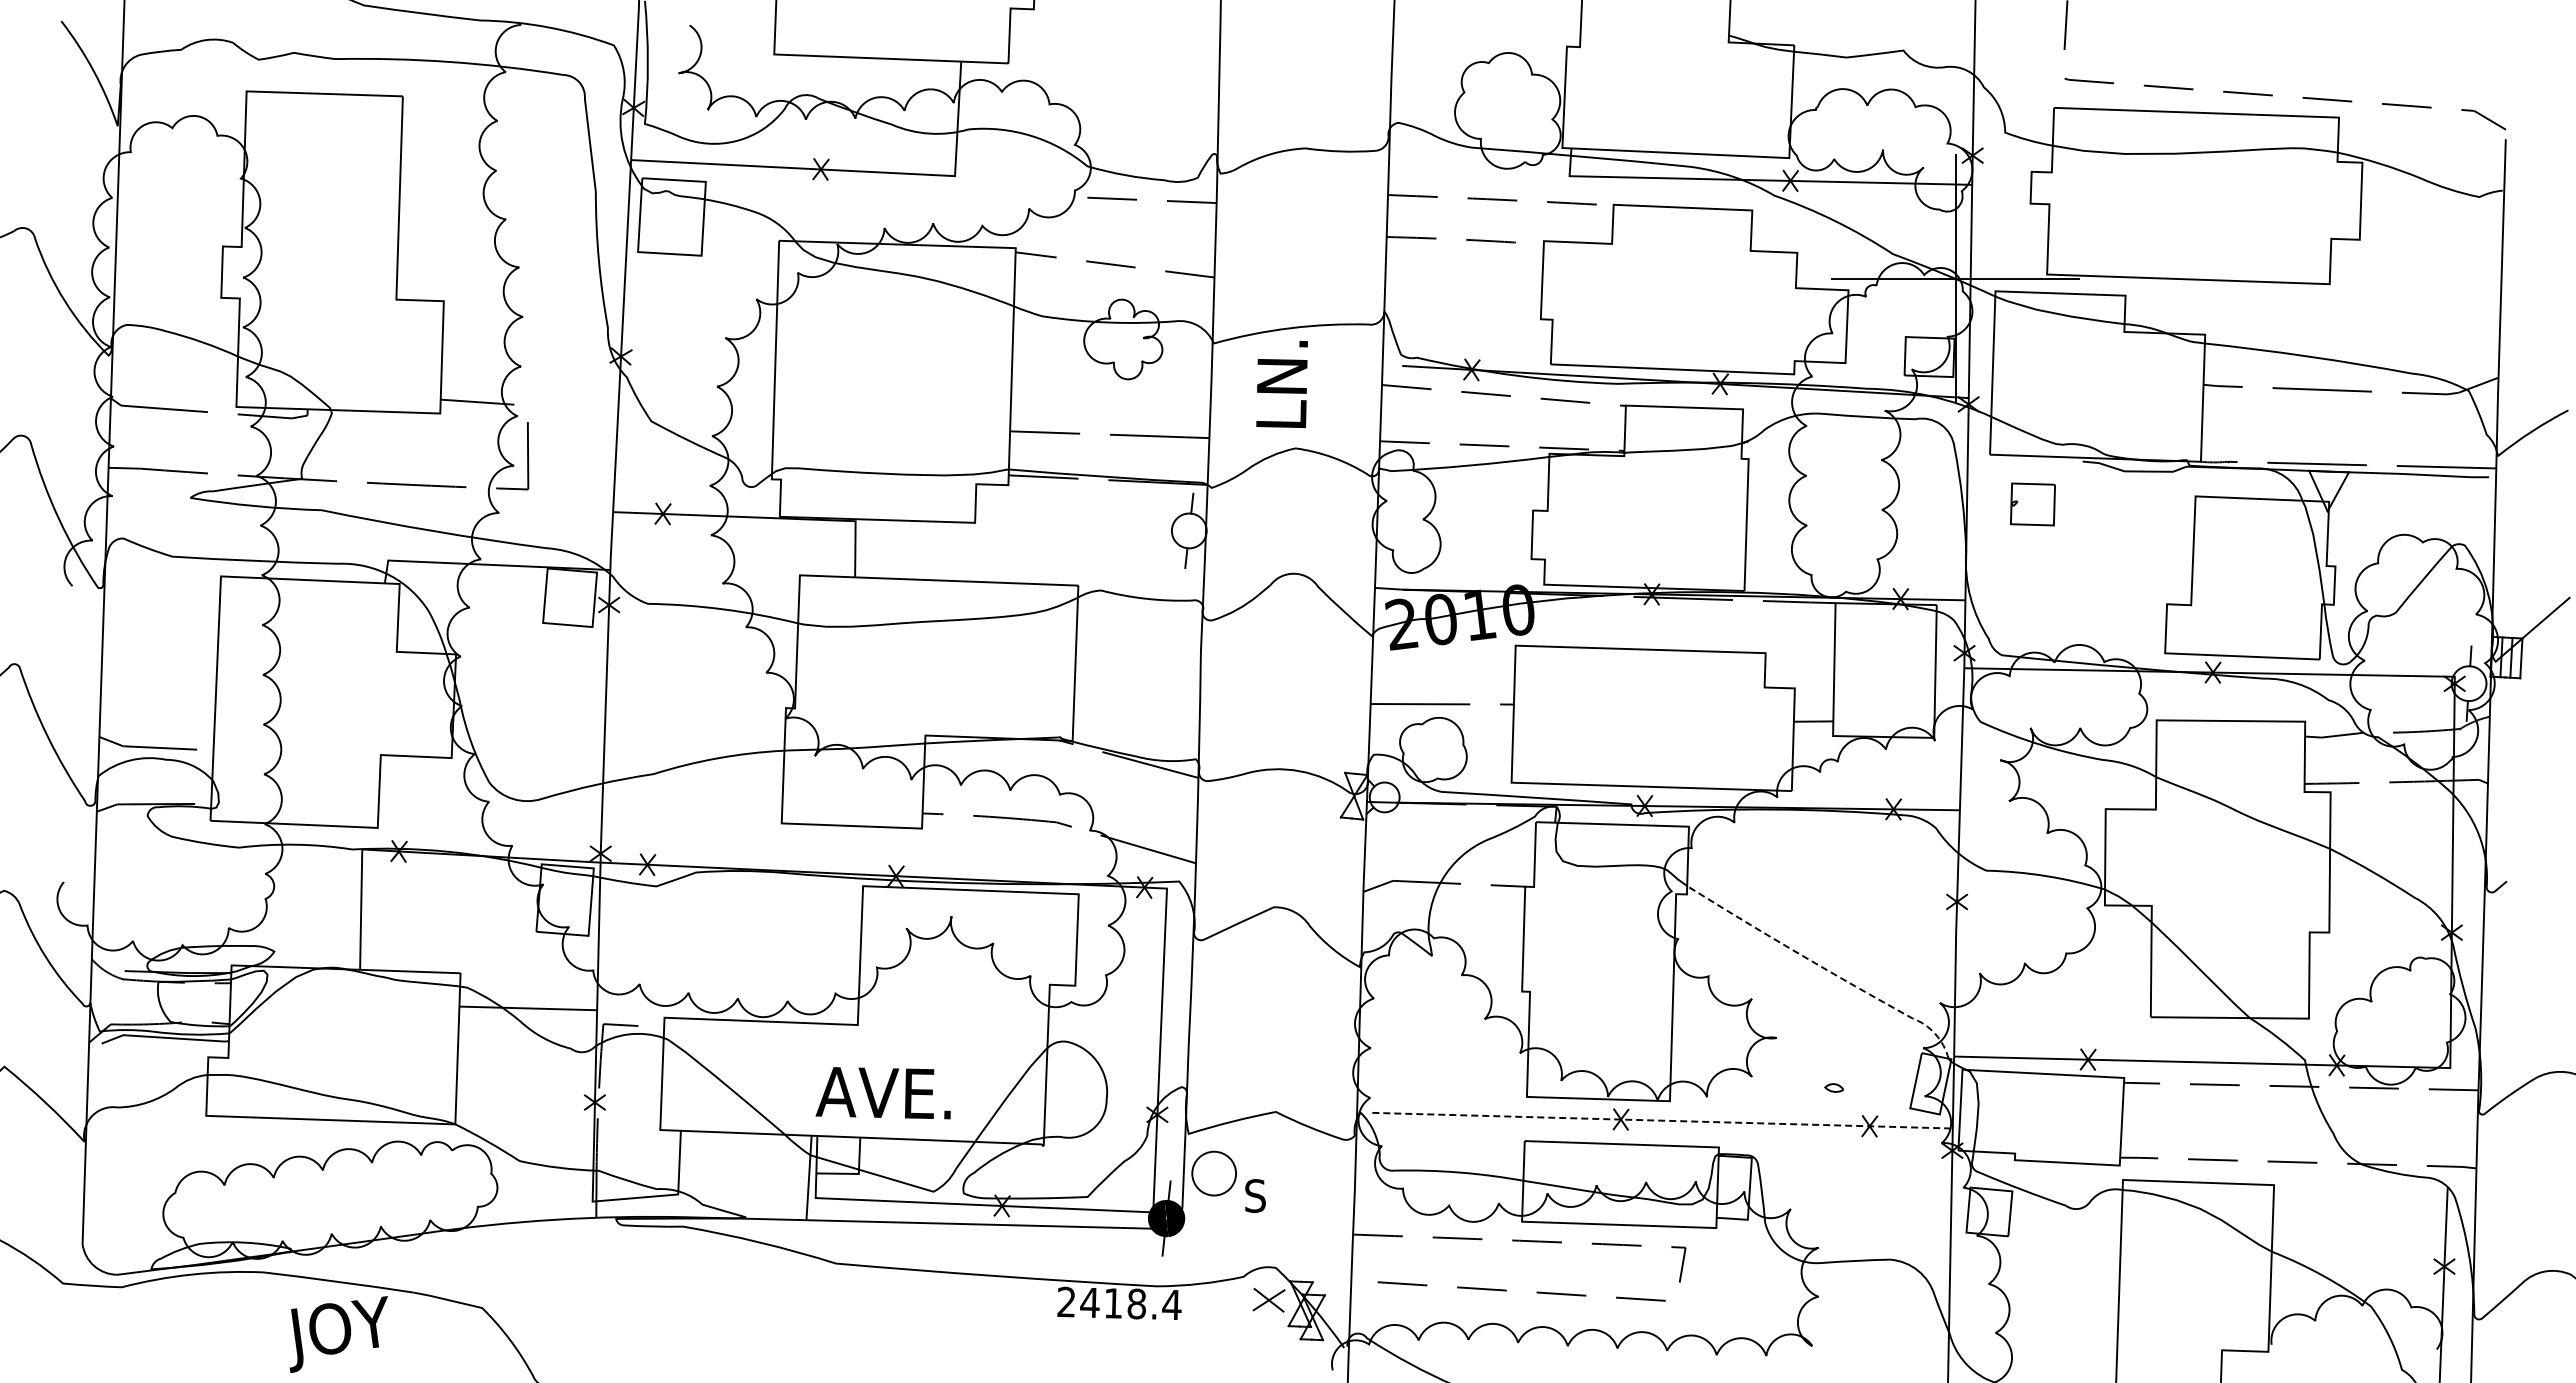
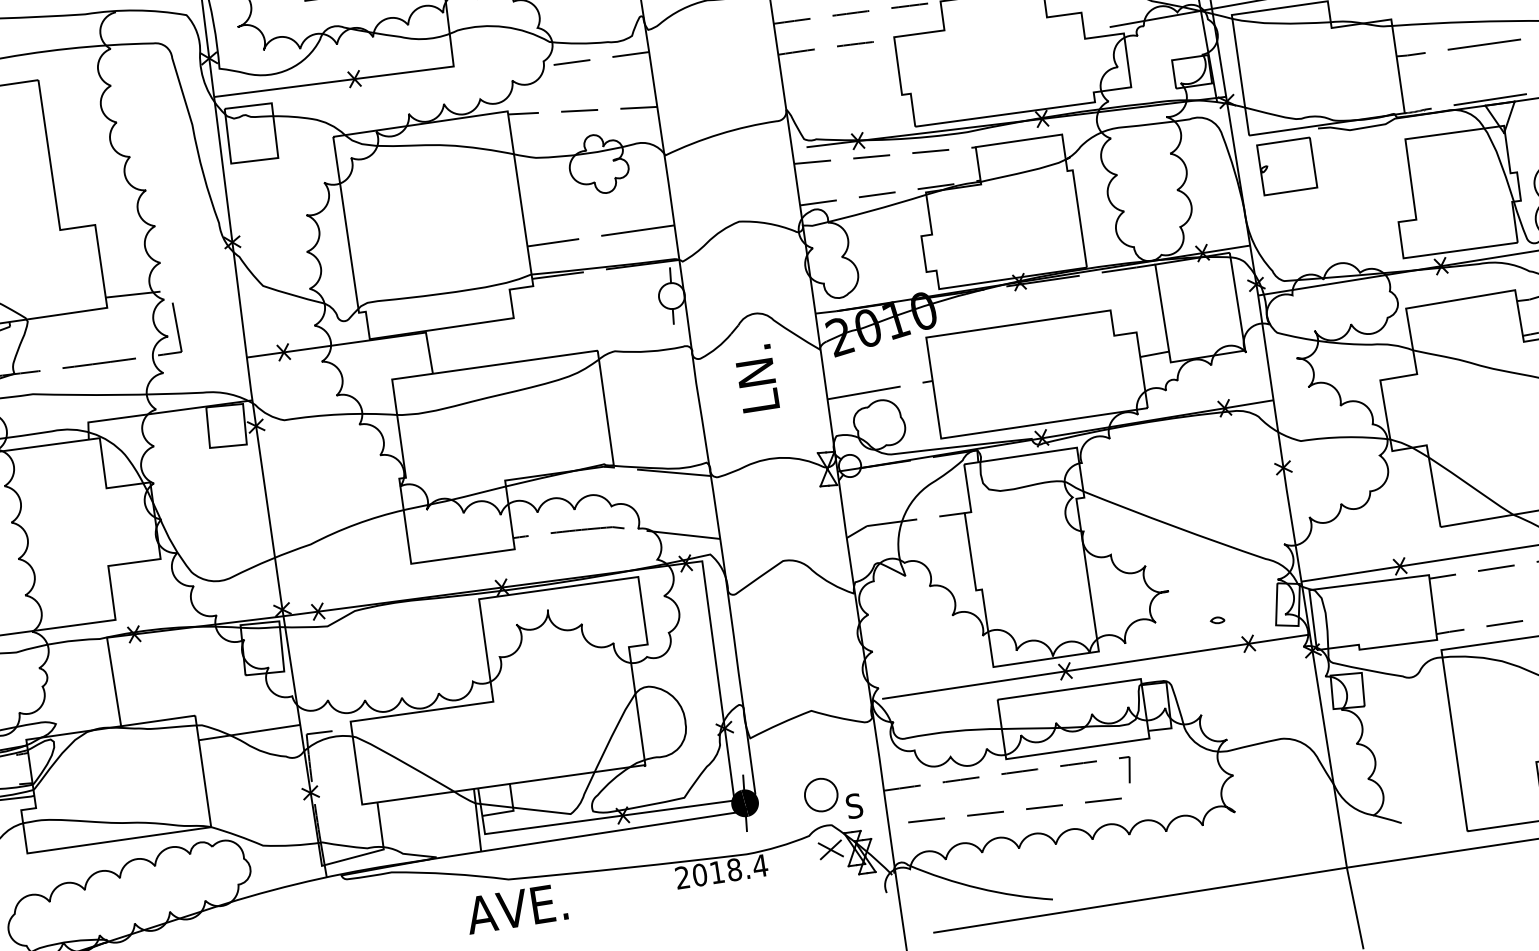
text: (1281, 384) -> (756, 379), moved
part: (2032, 504) -> (1286, 166), size x1.67
line: (1827, 970) -> (1197, 535), dashed -> solid
text: (882, 1093) -> (515, 909), moved
line: (1663, 1120) -> (1096, 666), dashed -> solid
part: (1228, 1181) -> (832, 799), moved
text: (1089, 1302) -> (699, 874), 2418.4 -> 2018.4

